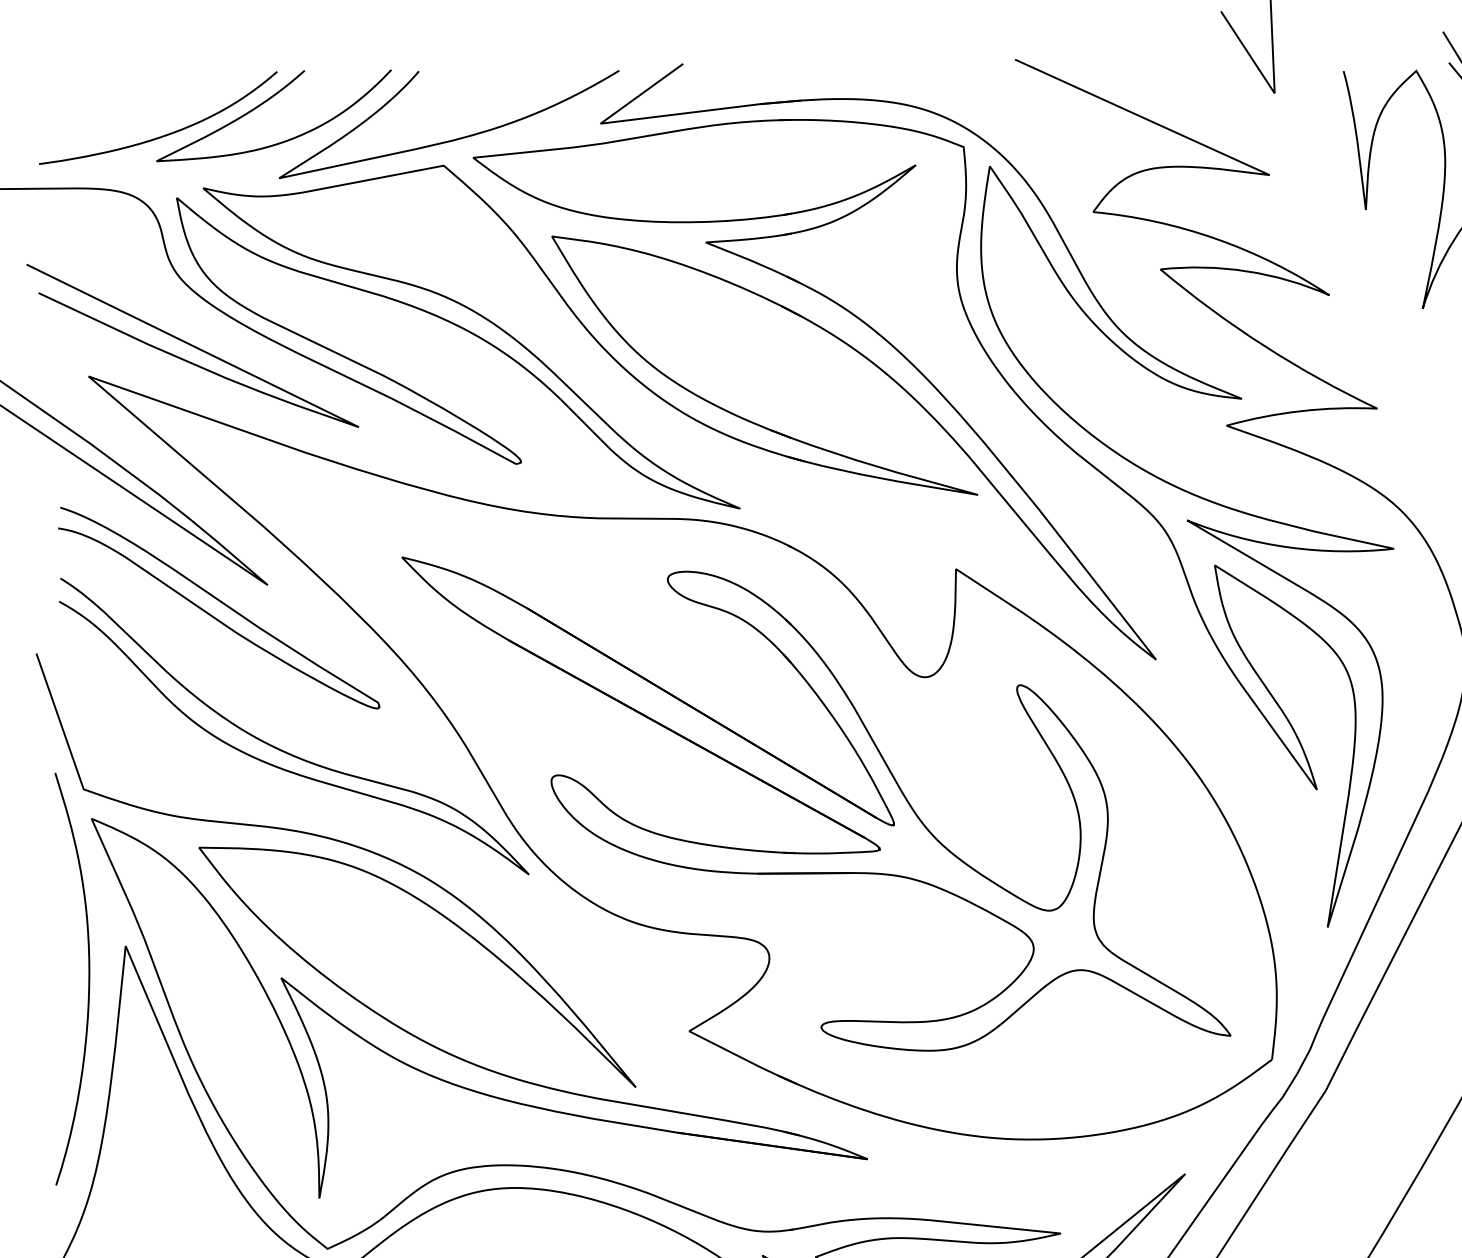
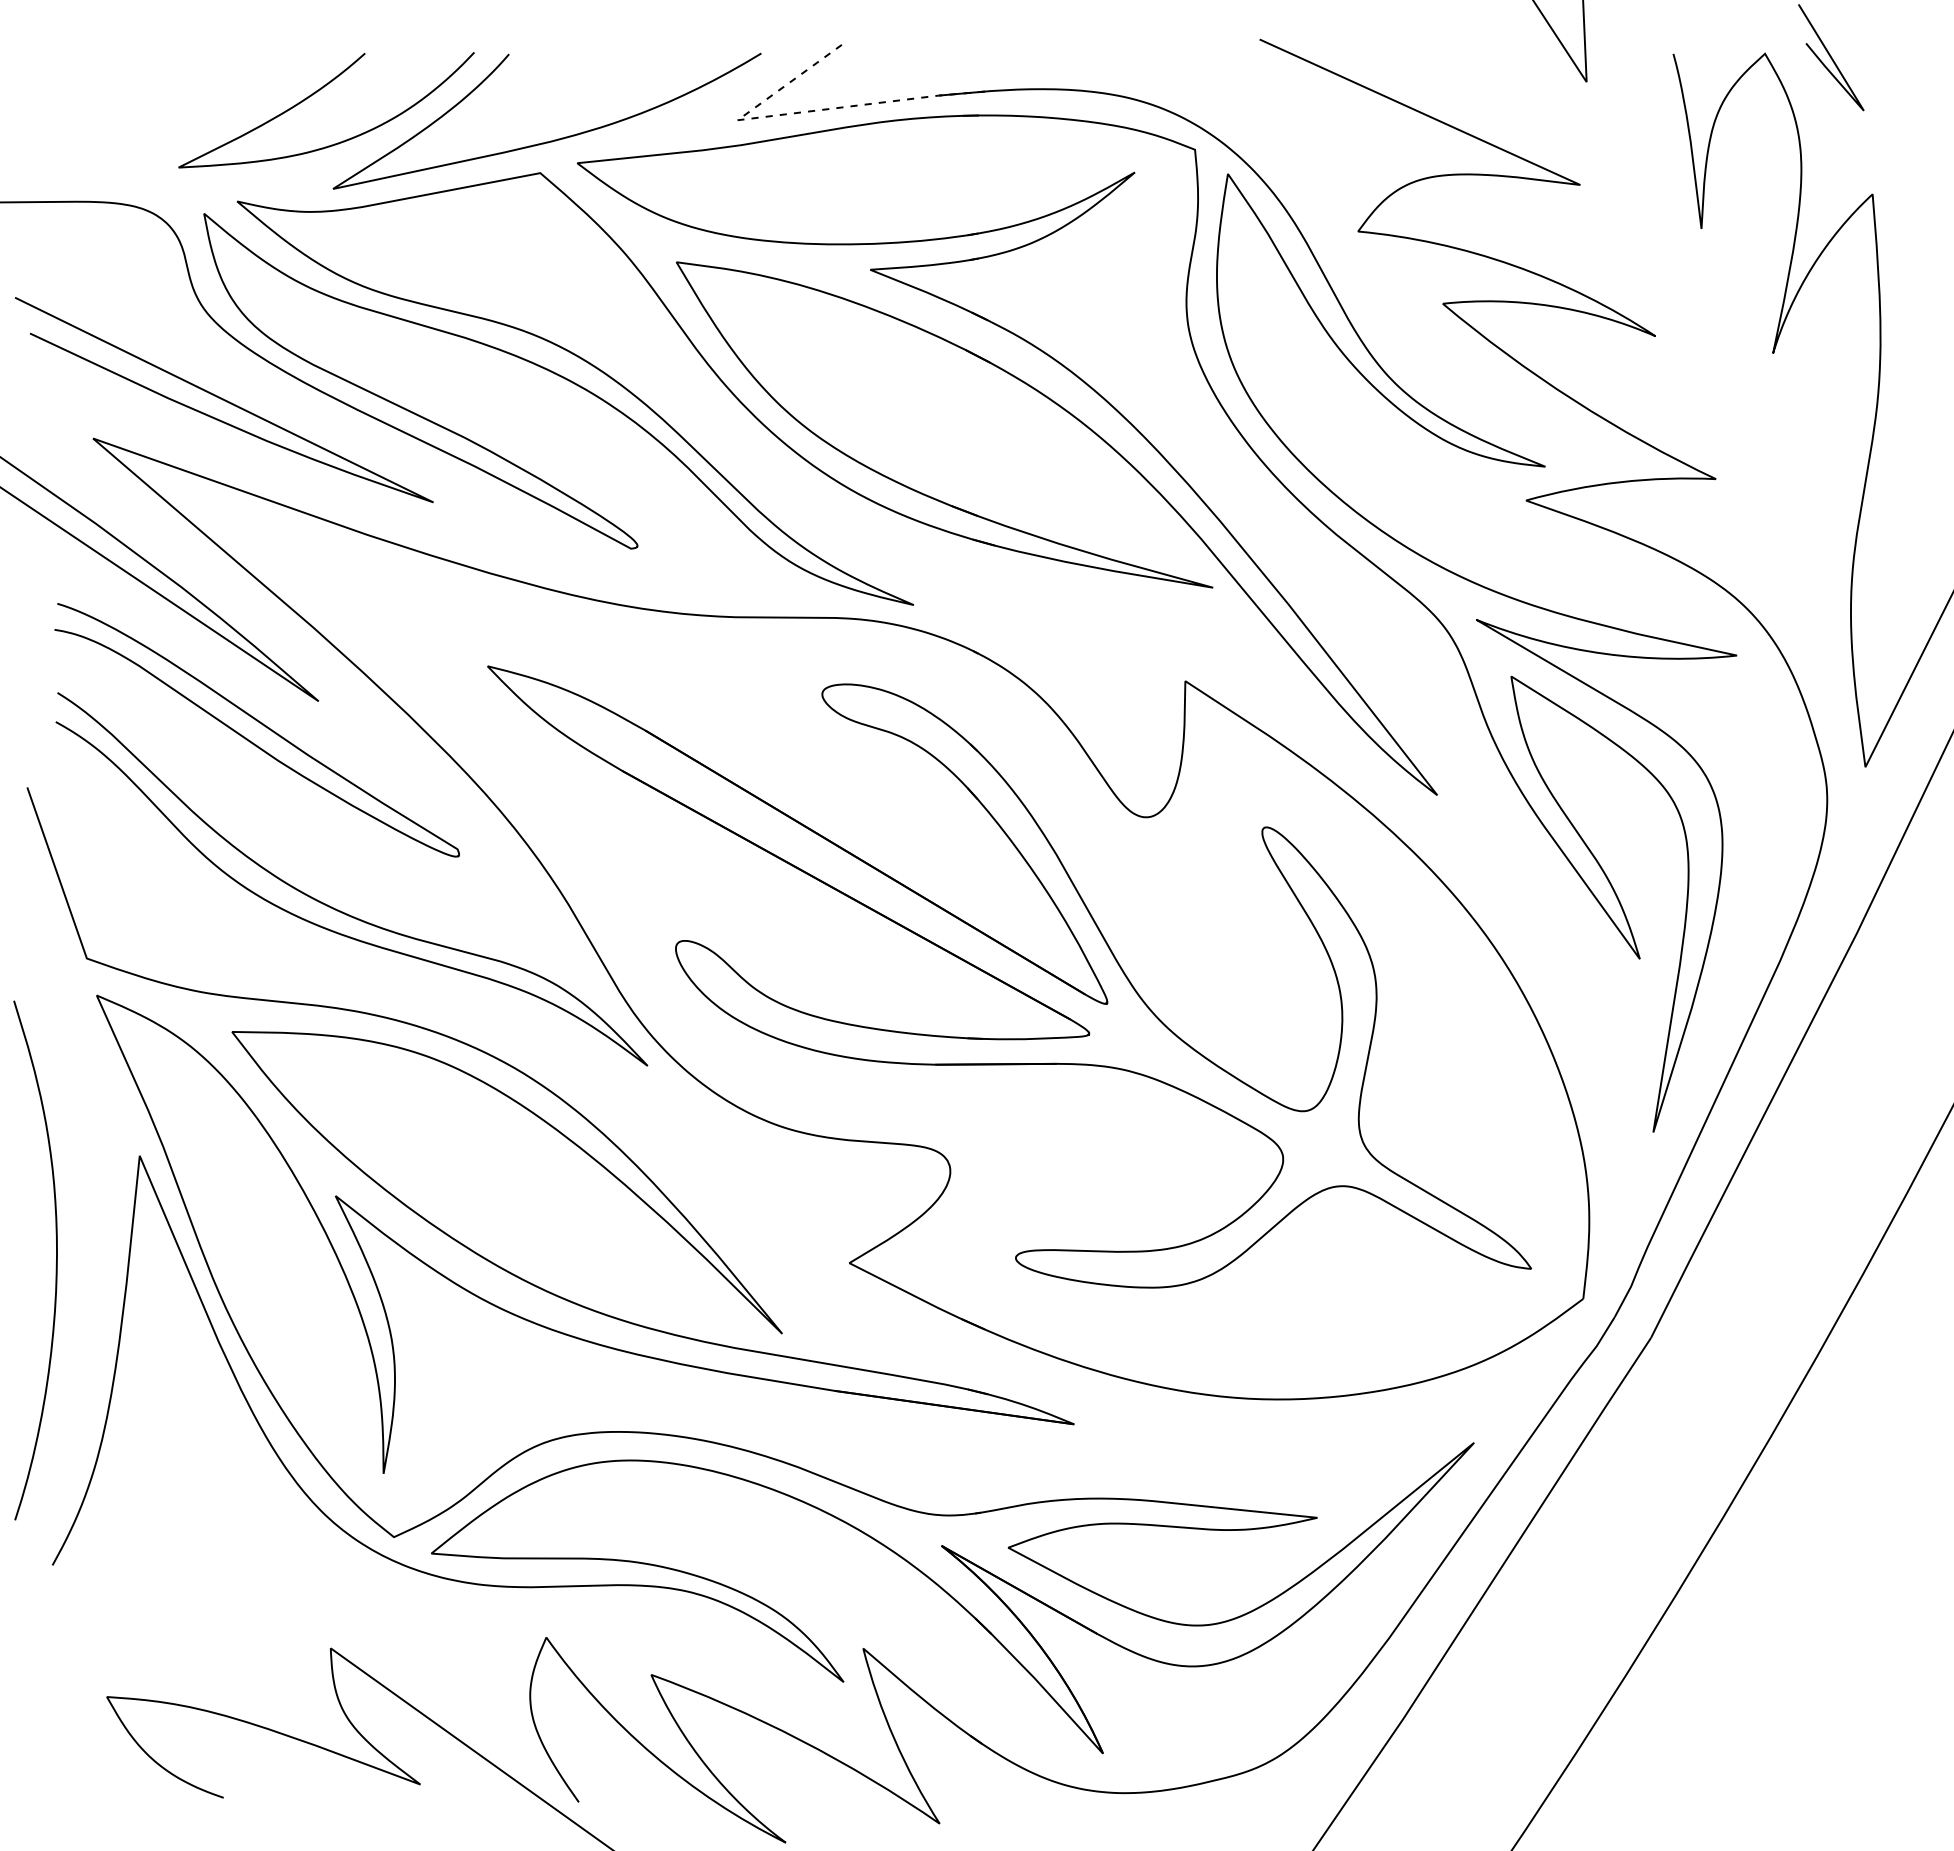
line: (651, 117) -> (801, 112), solid -> dashed
curve: (164, 135) -> (188, 134), removed
curve: (88, 983) -> (55, 1266), moved

